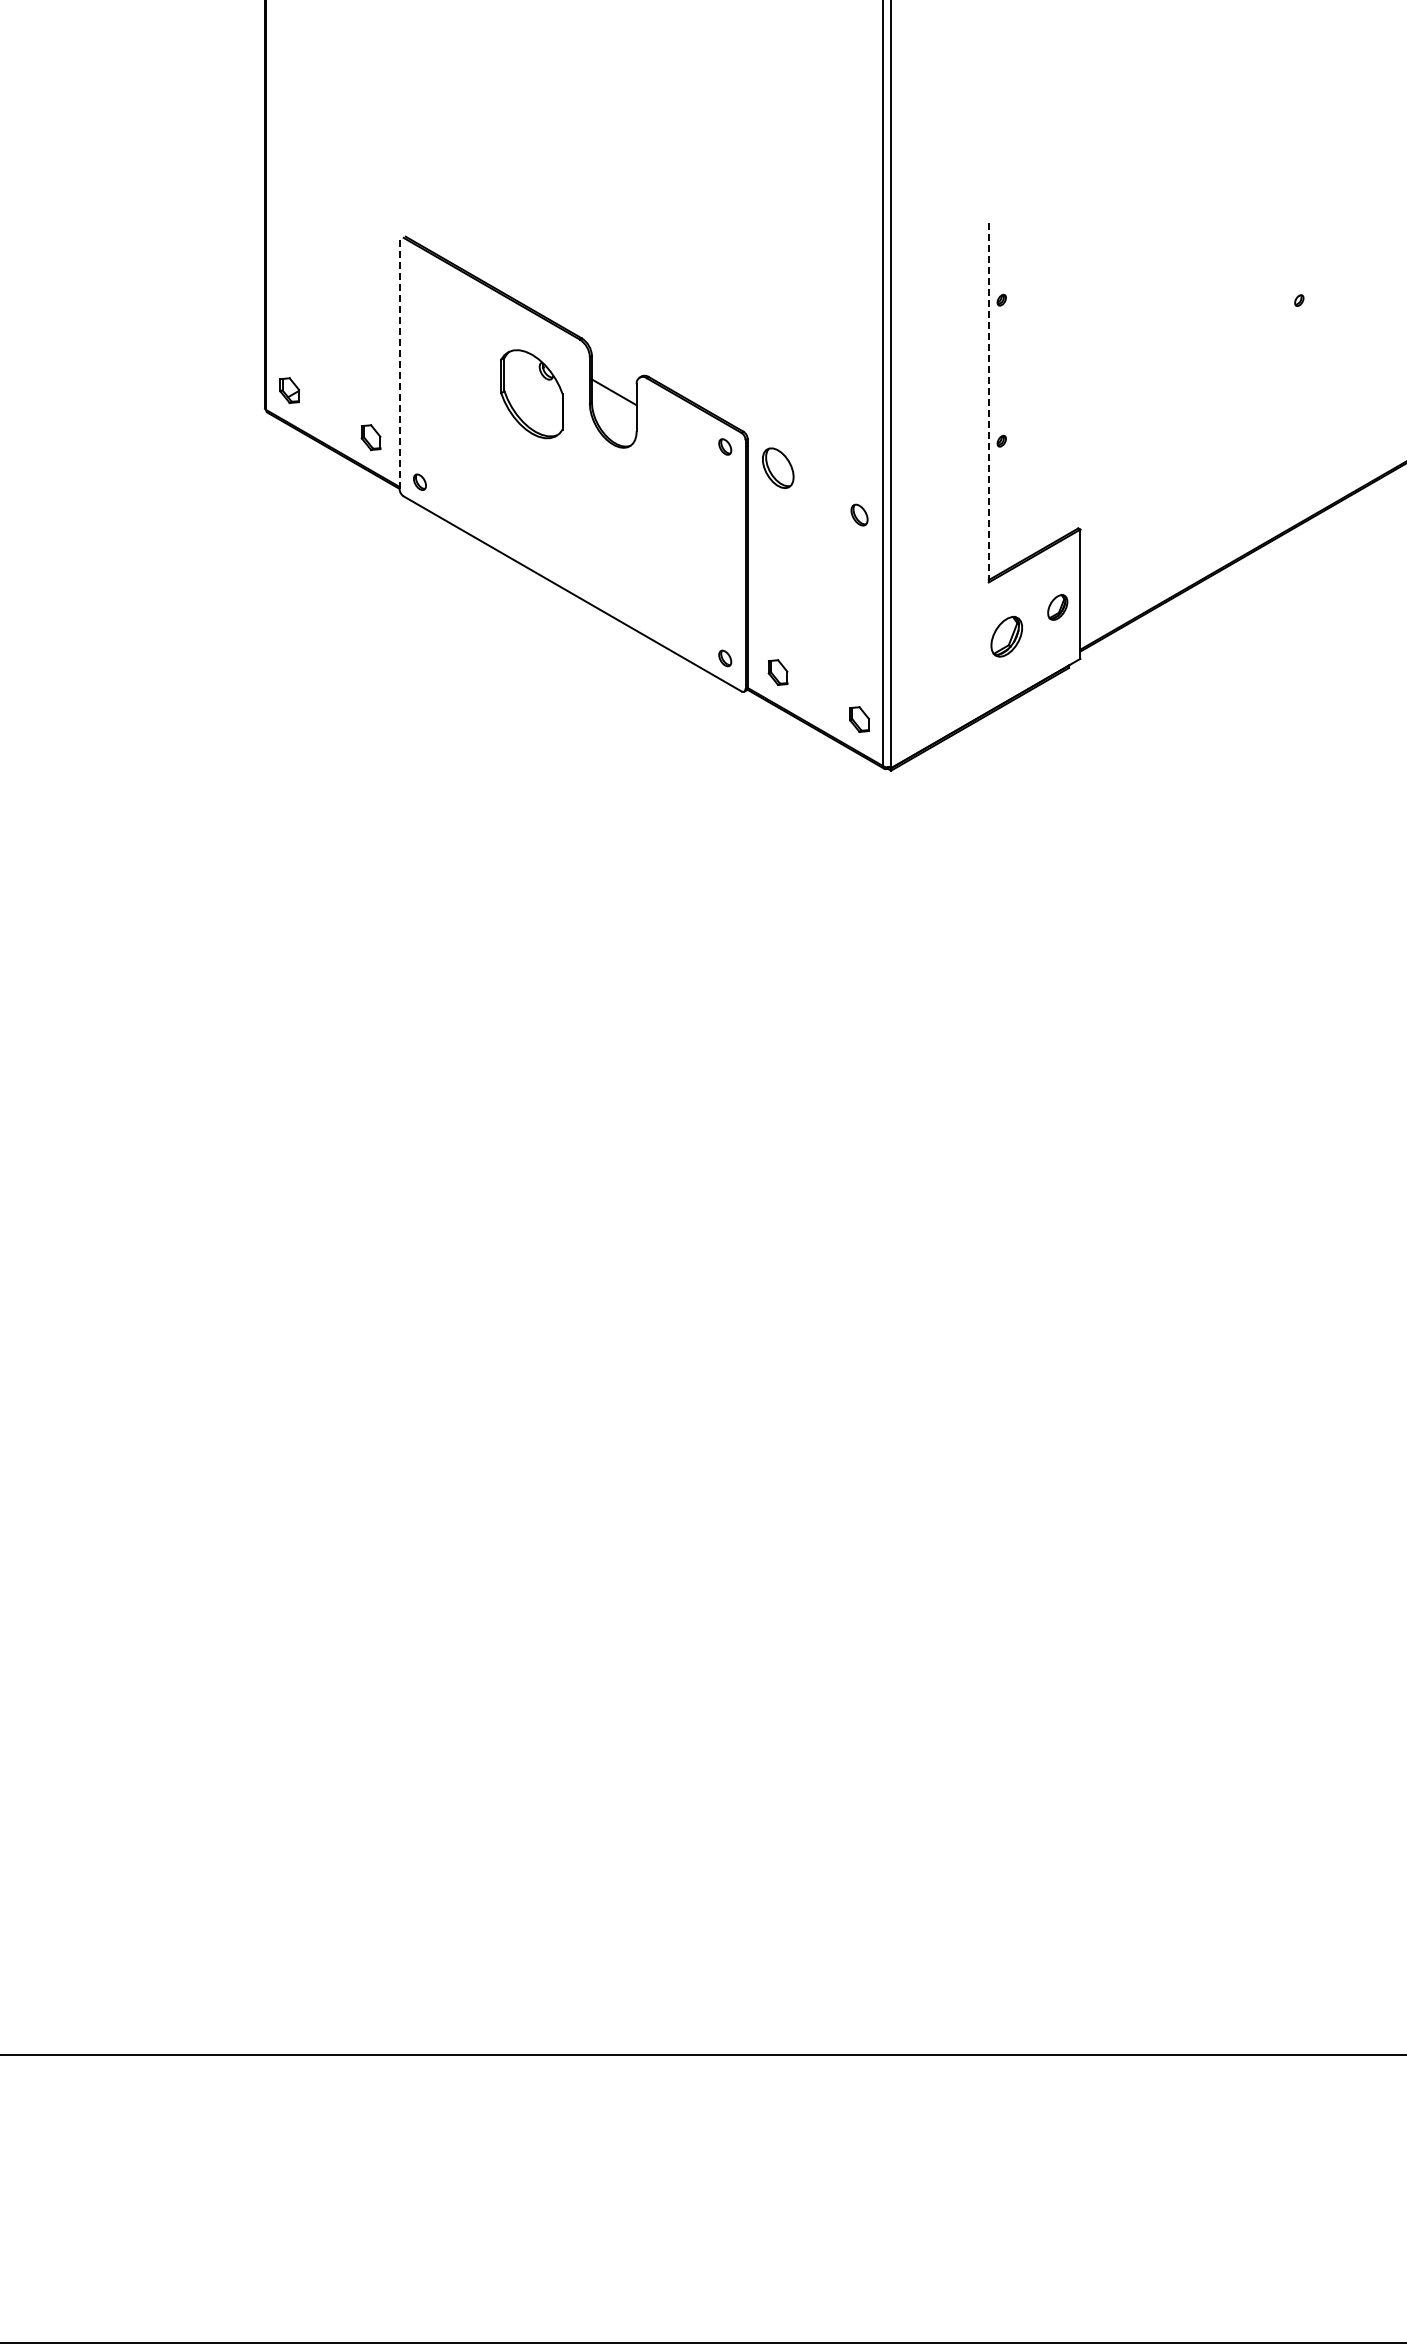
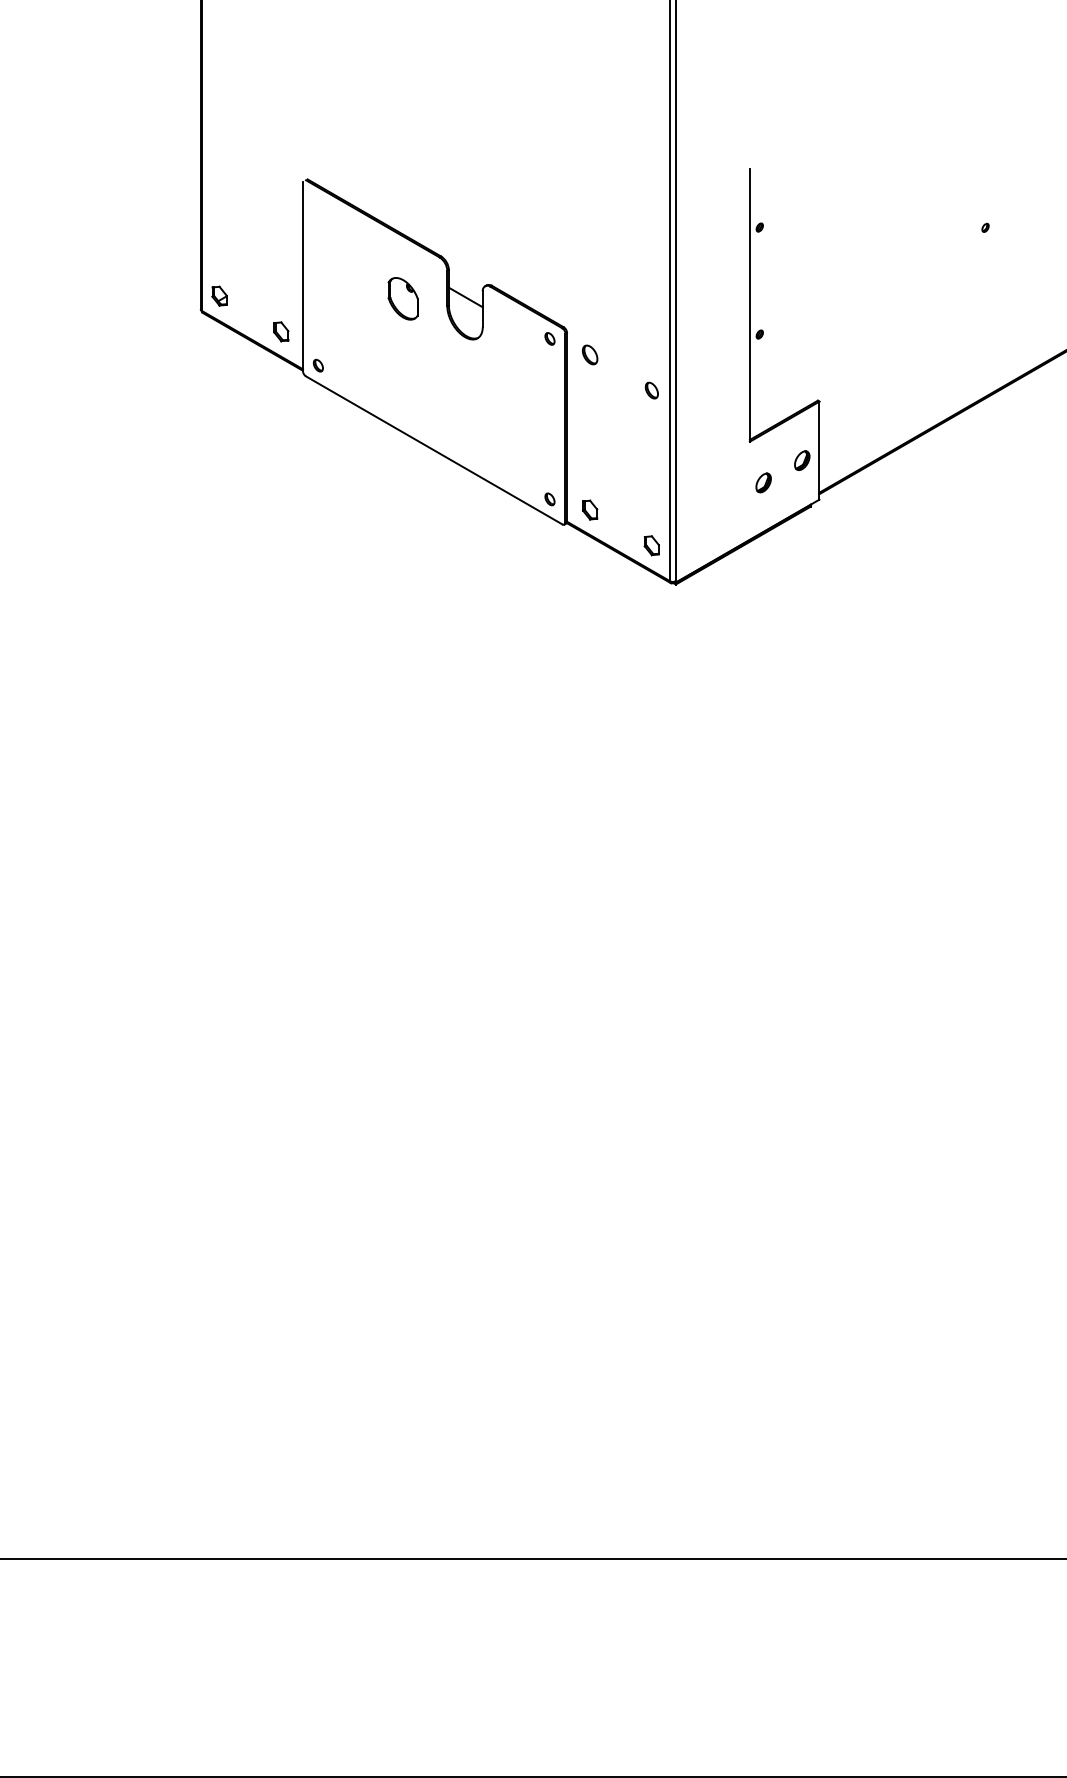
line: (399, 364) -> (302, 276), dashed -> solid
part: (531, 393) -> (403, 298), size x0.62
line: (988, 402) -> (749, 305), dashed -> solid
part: (777, 467) -> (589, 354), size x0.62
part: (1006, 636) -> (763, 482), size x0.62

